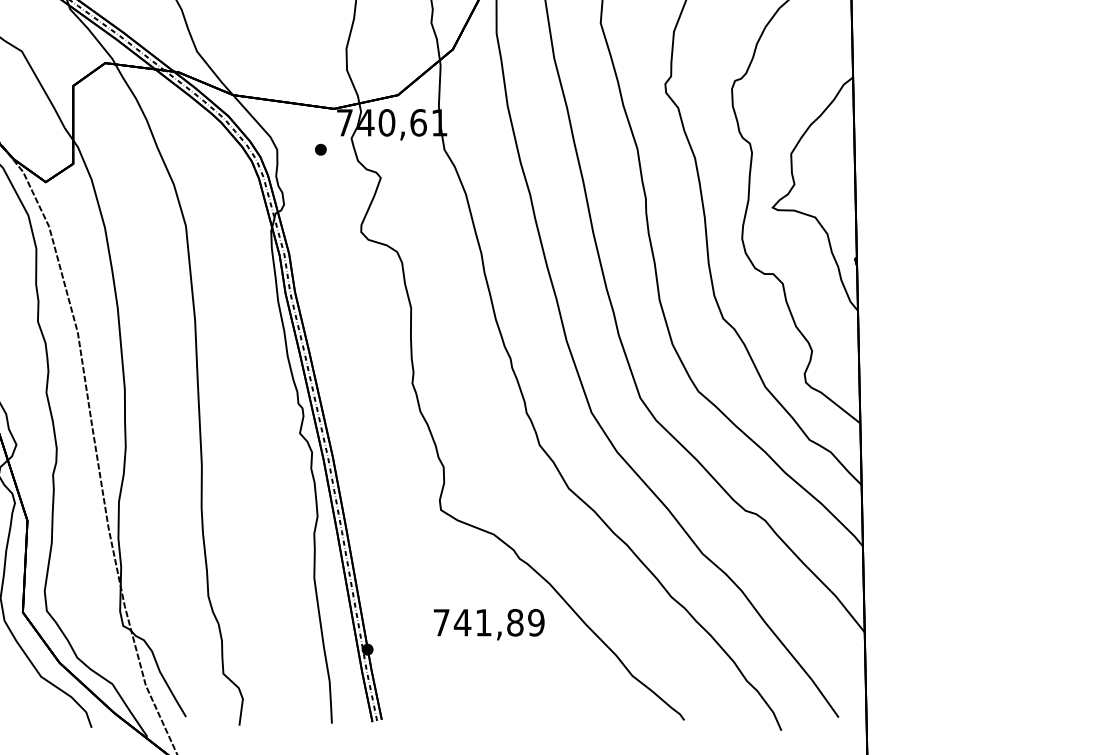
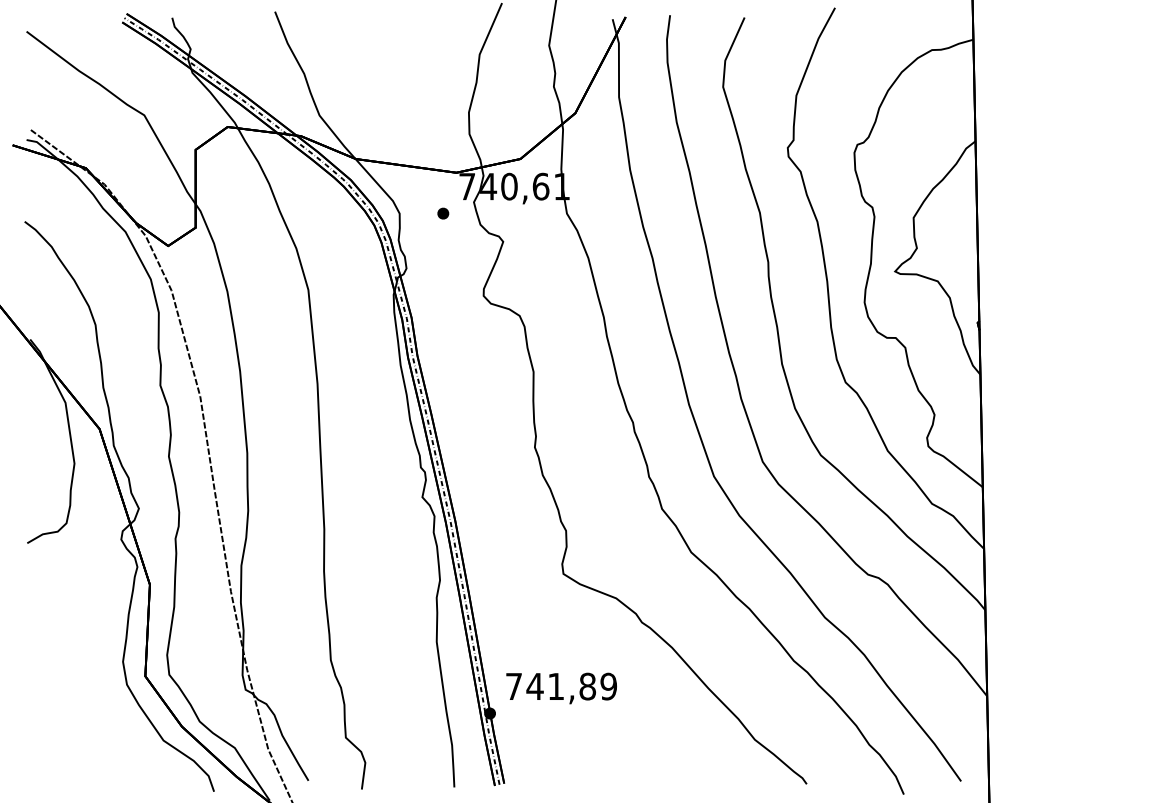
text: (489, 624) -> (561, 688), moved

